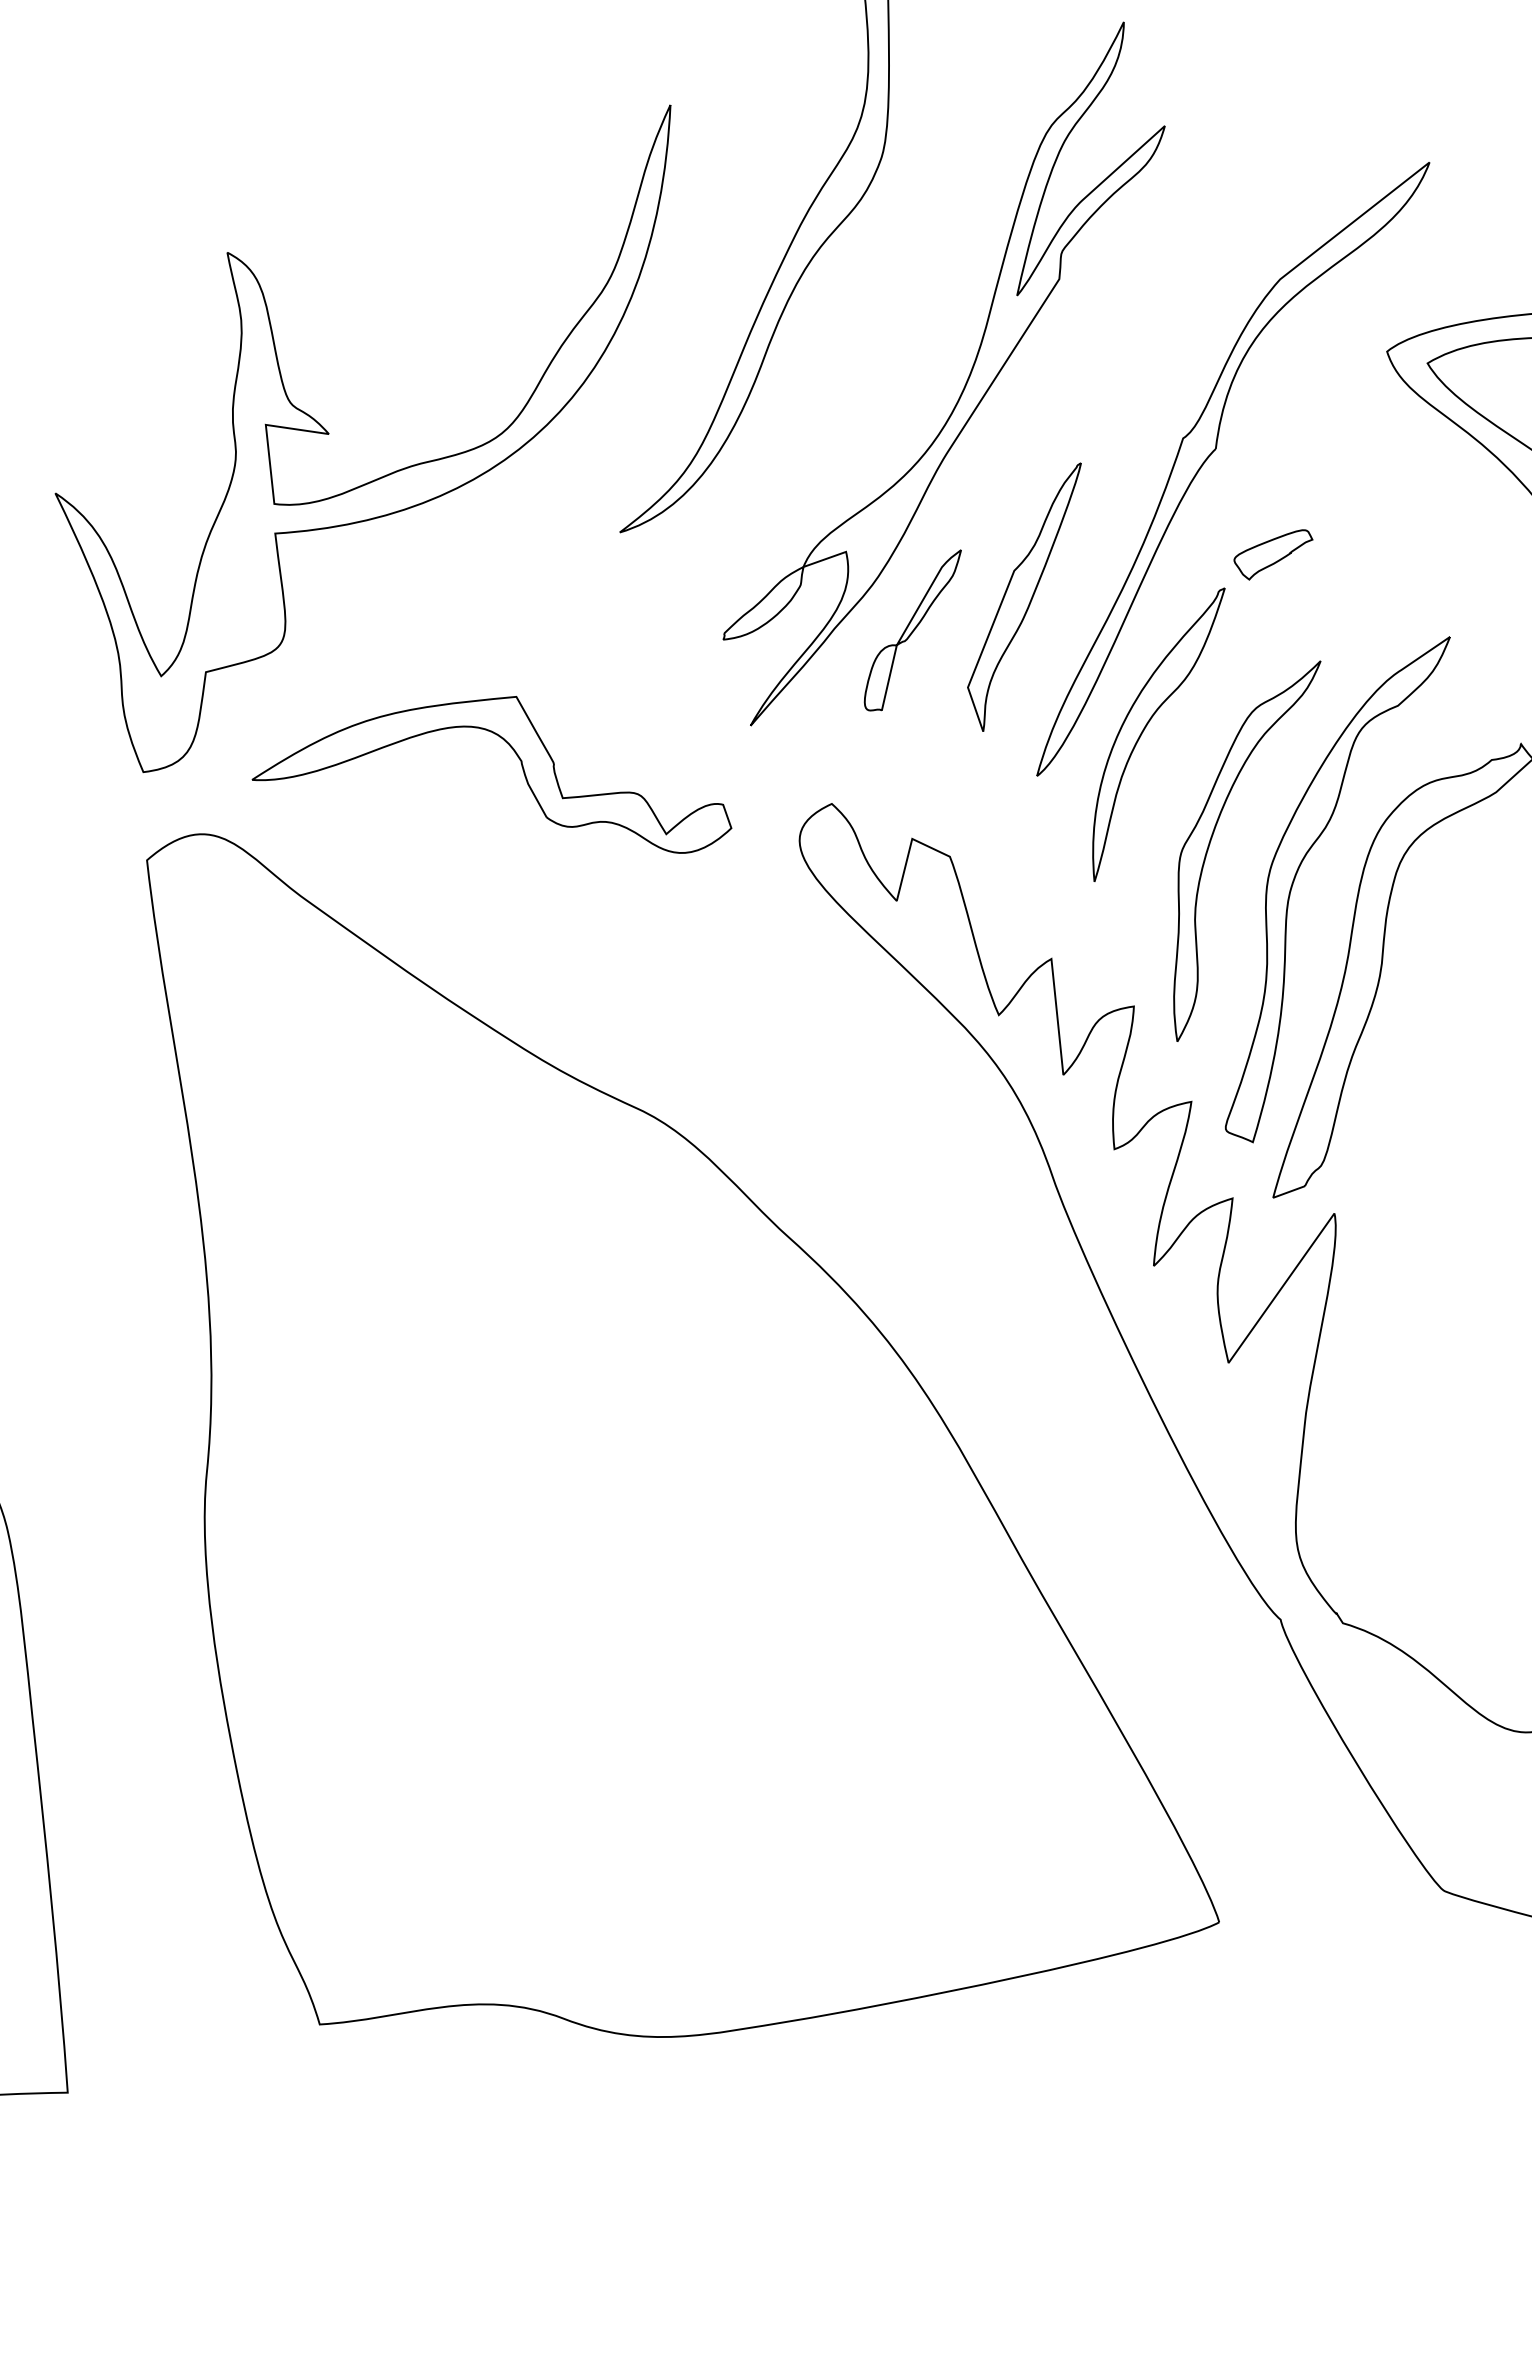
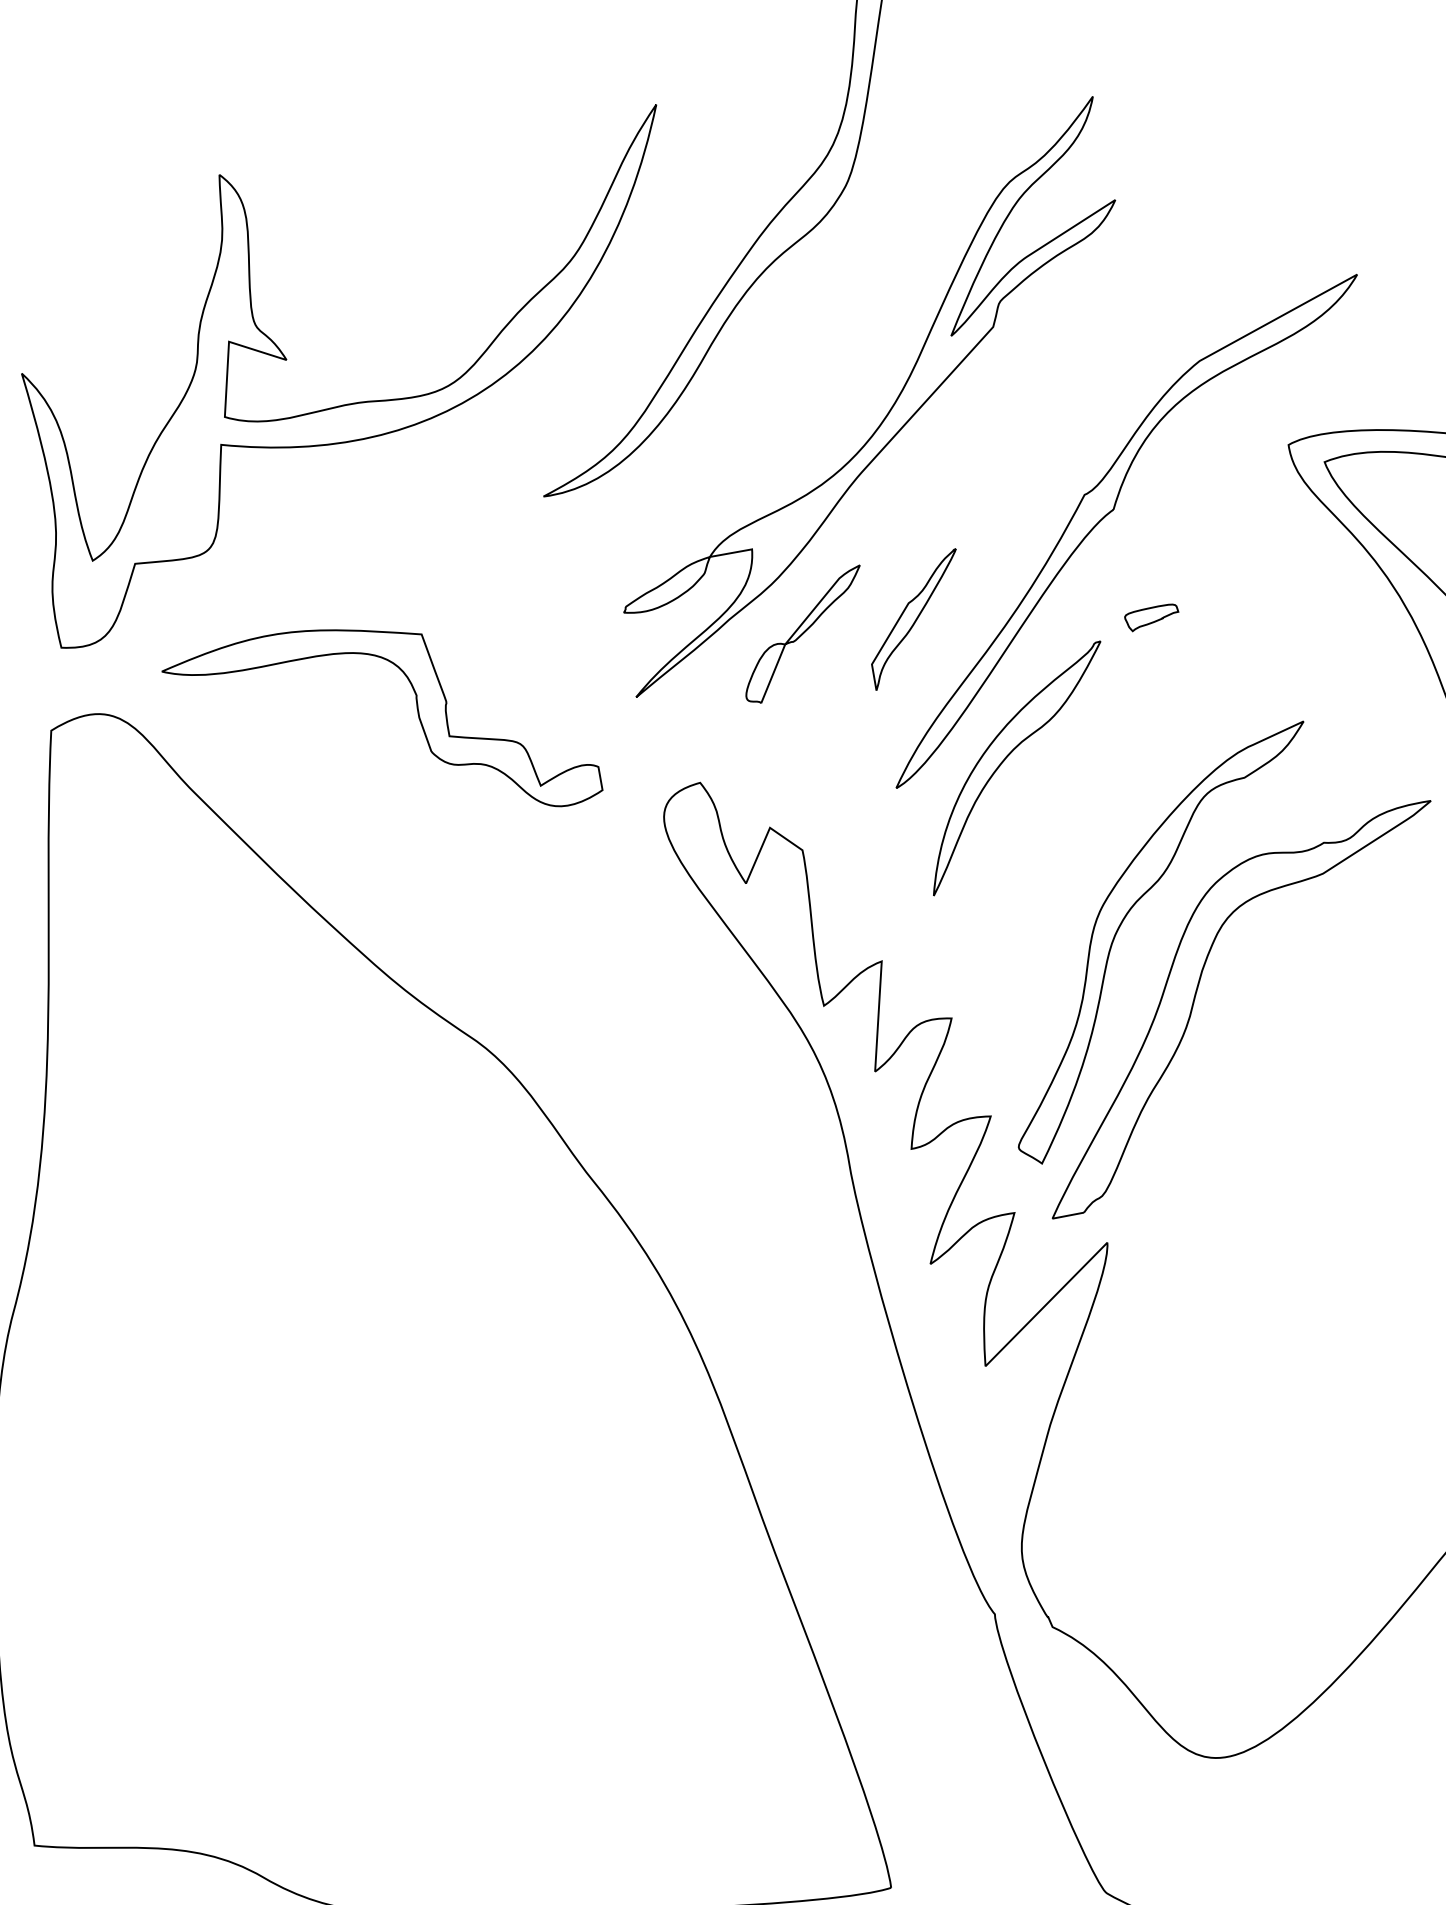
part: (1273, 554) -> (1151, 617), size x0.7
part: (1024, 596) -> (912, 618), size x0.6
part: (1212, 838) -> (1050, 873), removed

